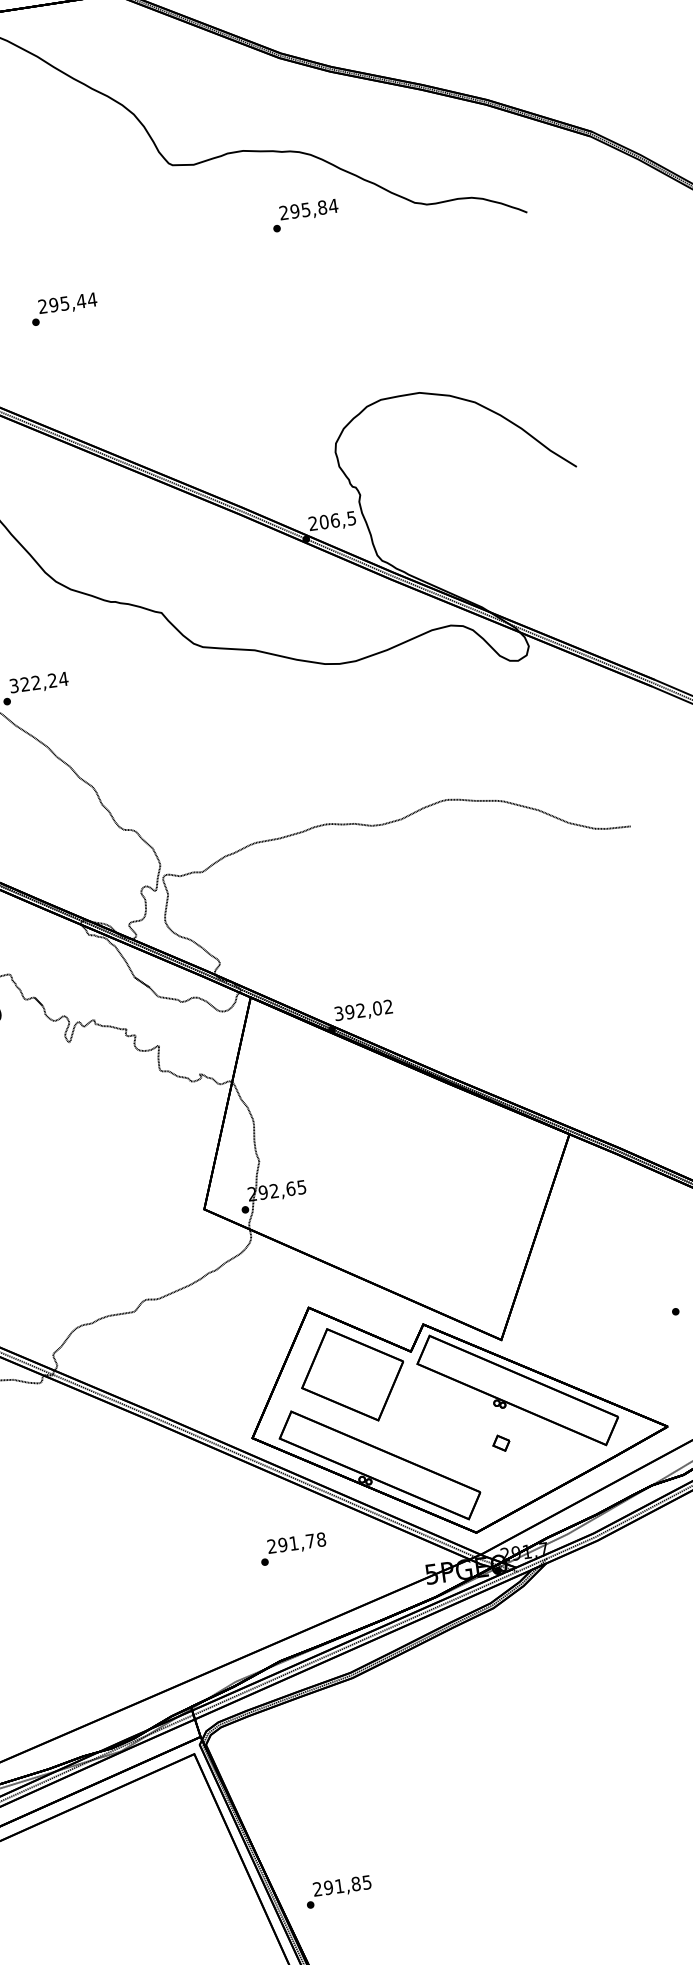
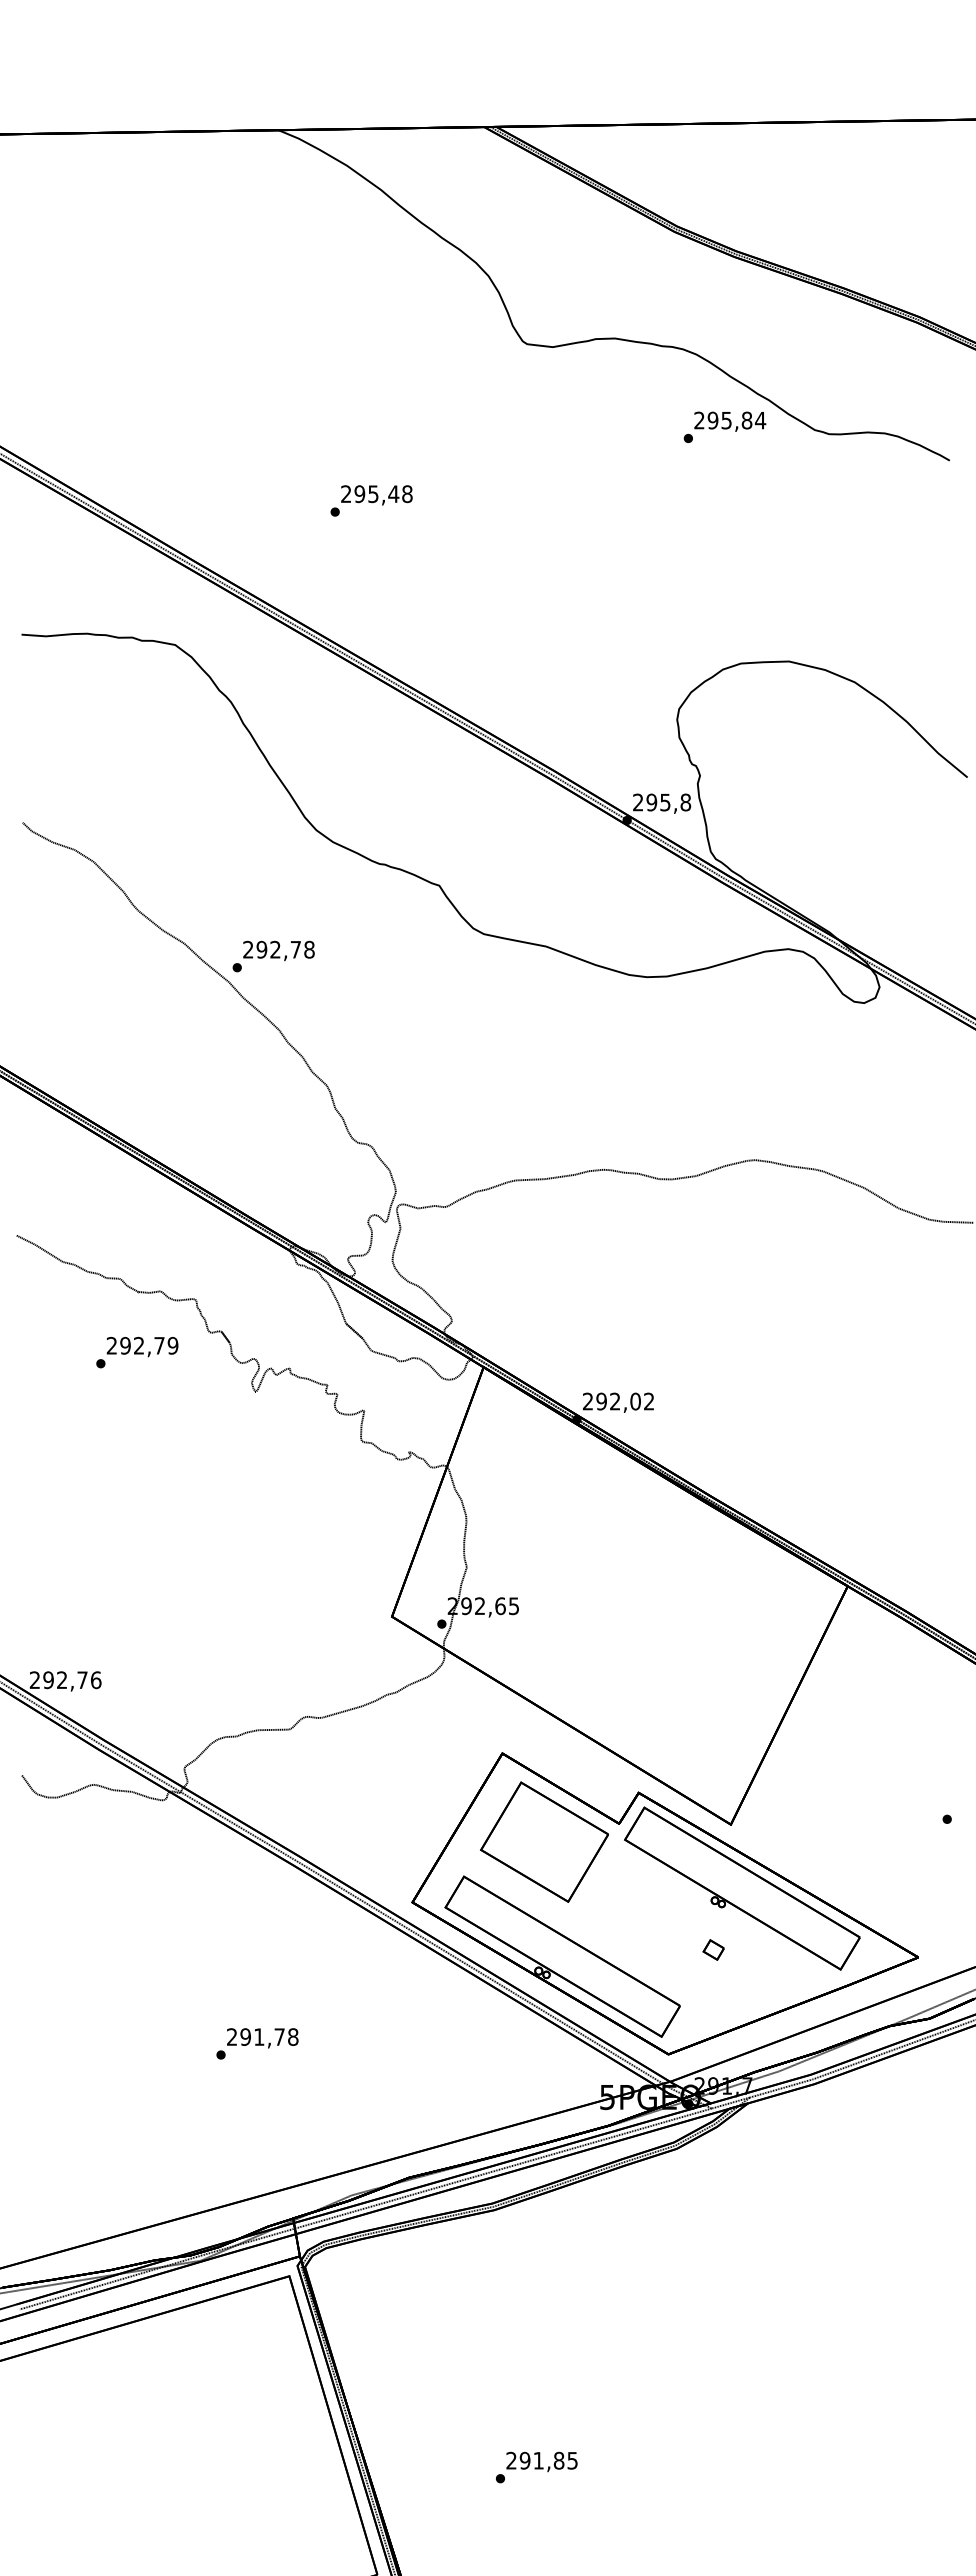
text: (304, 214) -> (724, 426), moved
text: (91, 300) -> (406, 494), 295,44 -> 295,48
text: (337, 520) -> (668, 802), 206,5 -> 295,8
text: (39, 682) -> (279, 949), 322,24 -> 292,78
text: (339, 1013) -> (588, 1401), 392,02 -> 292,02
text: (293, 1548) -> (257, 2043), moved
text: (338, 1891) -> (536, 2467), moved

